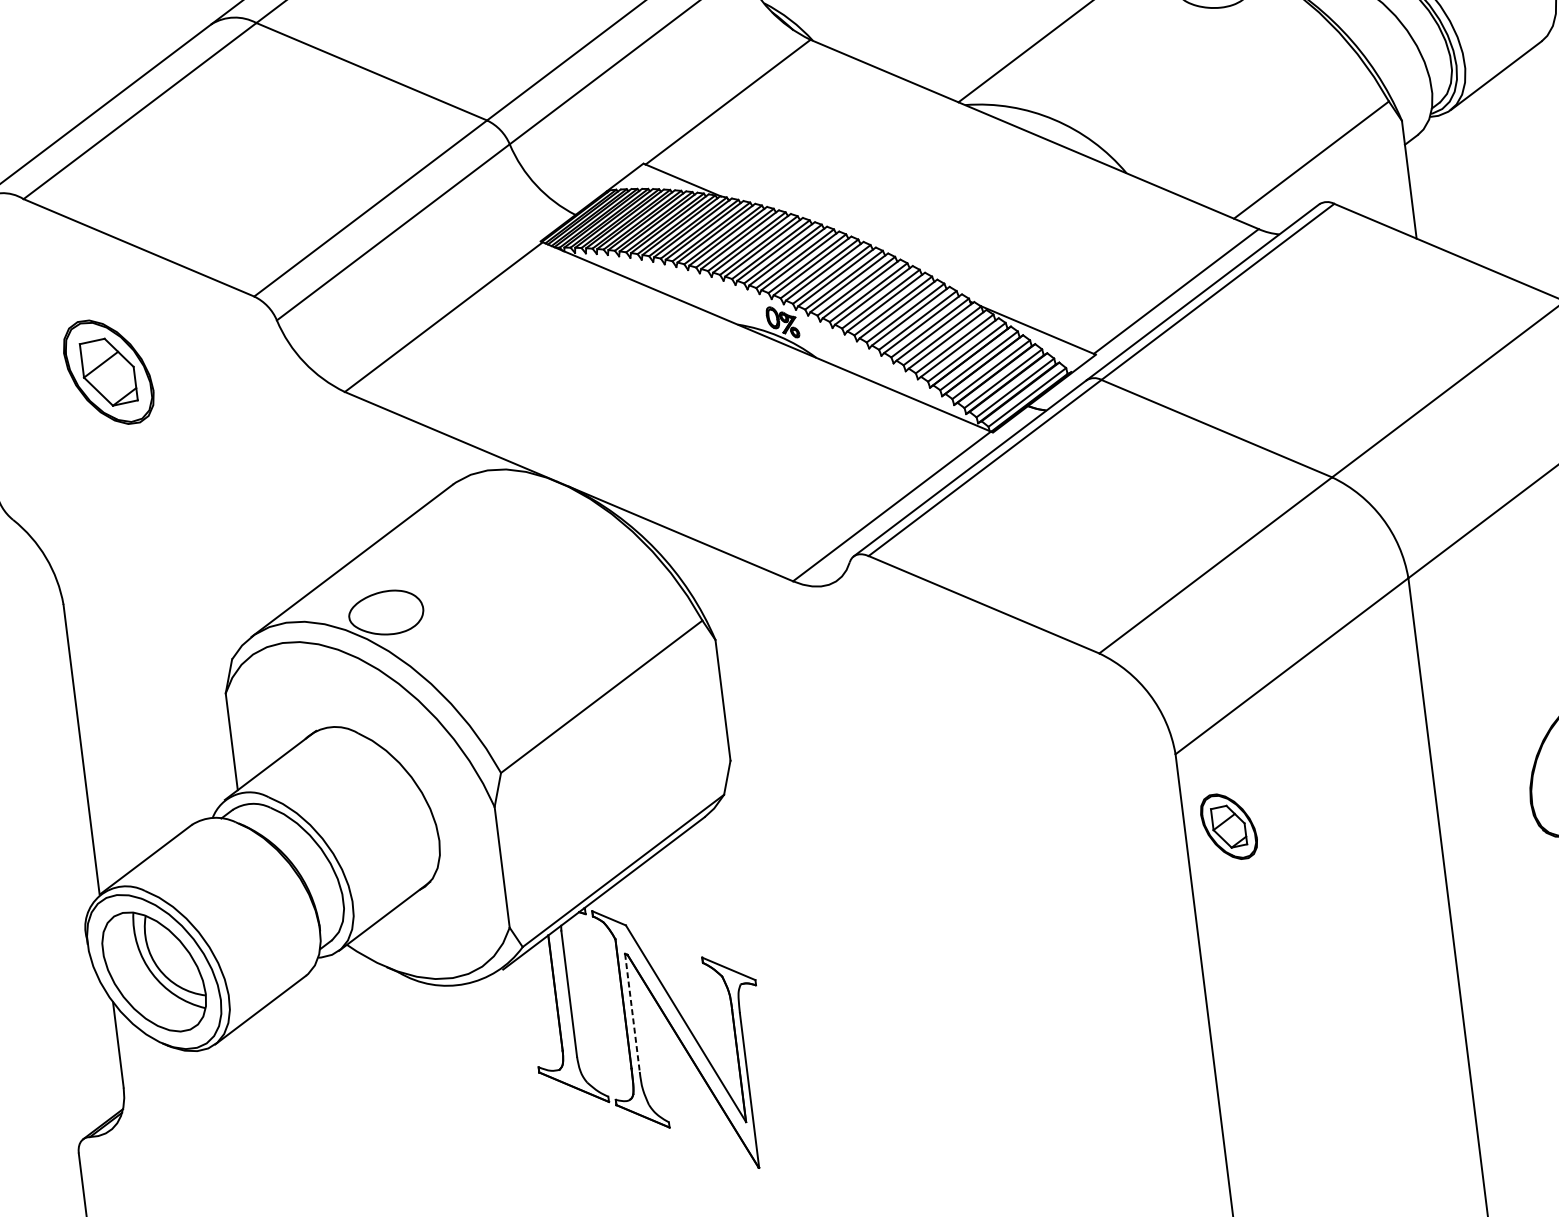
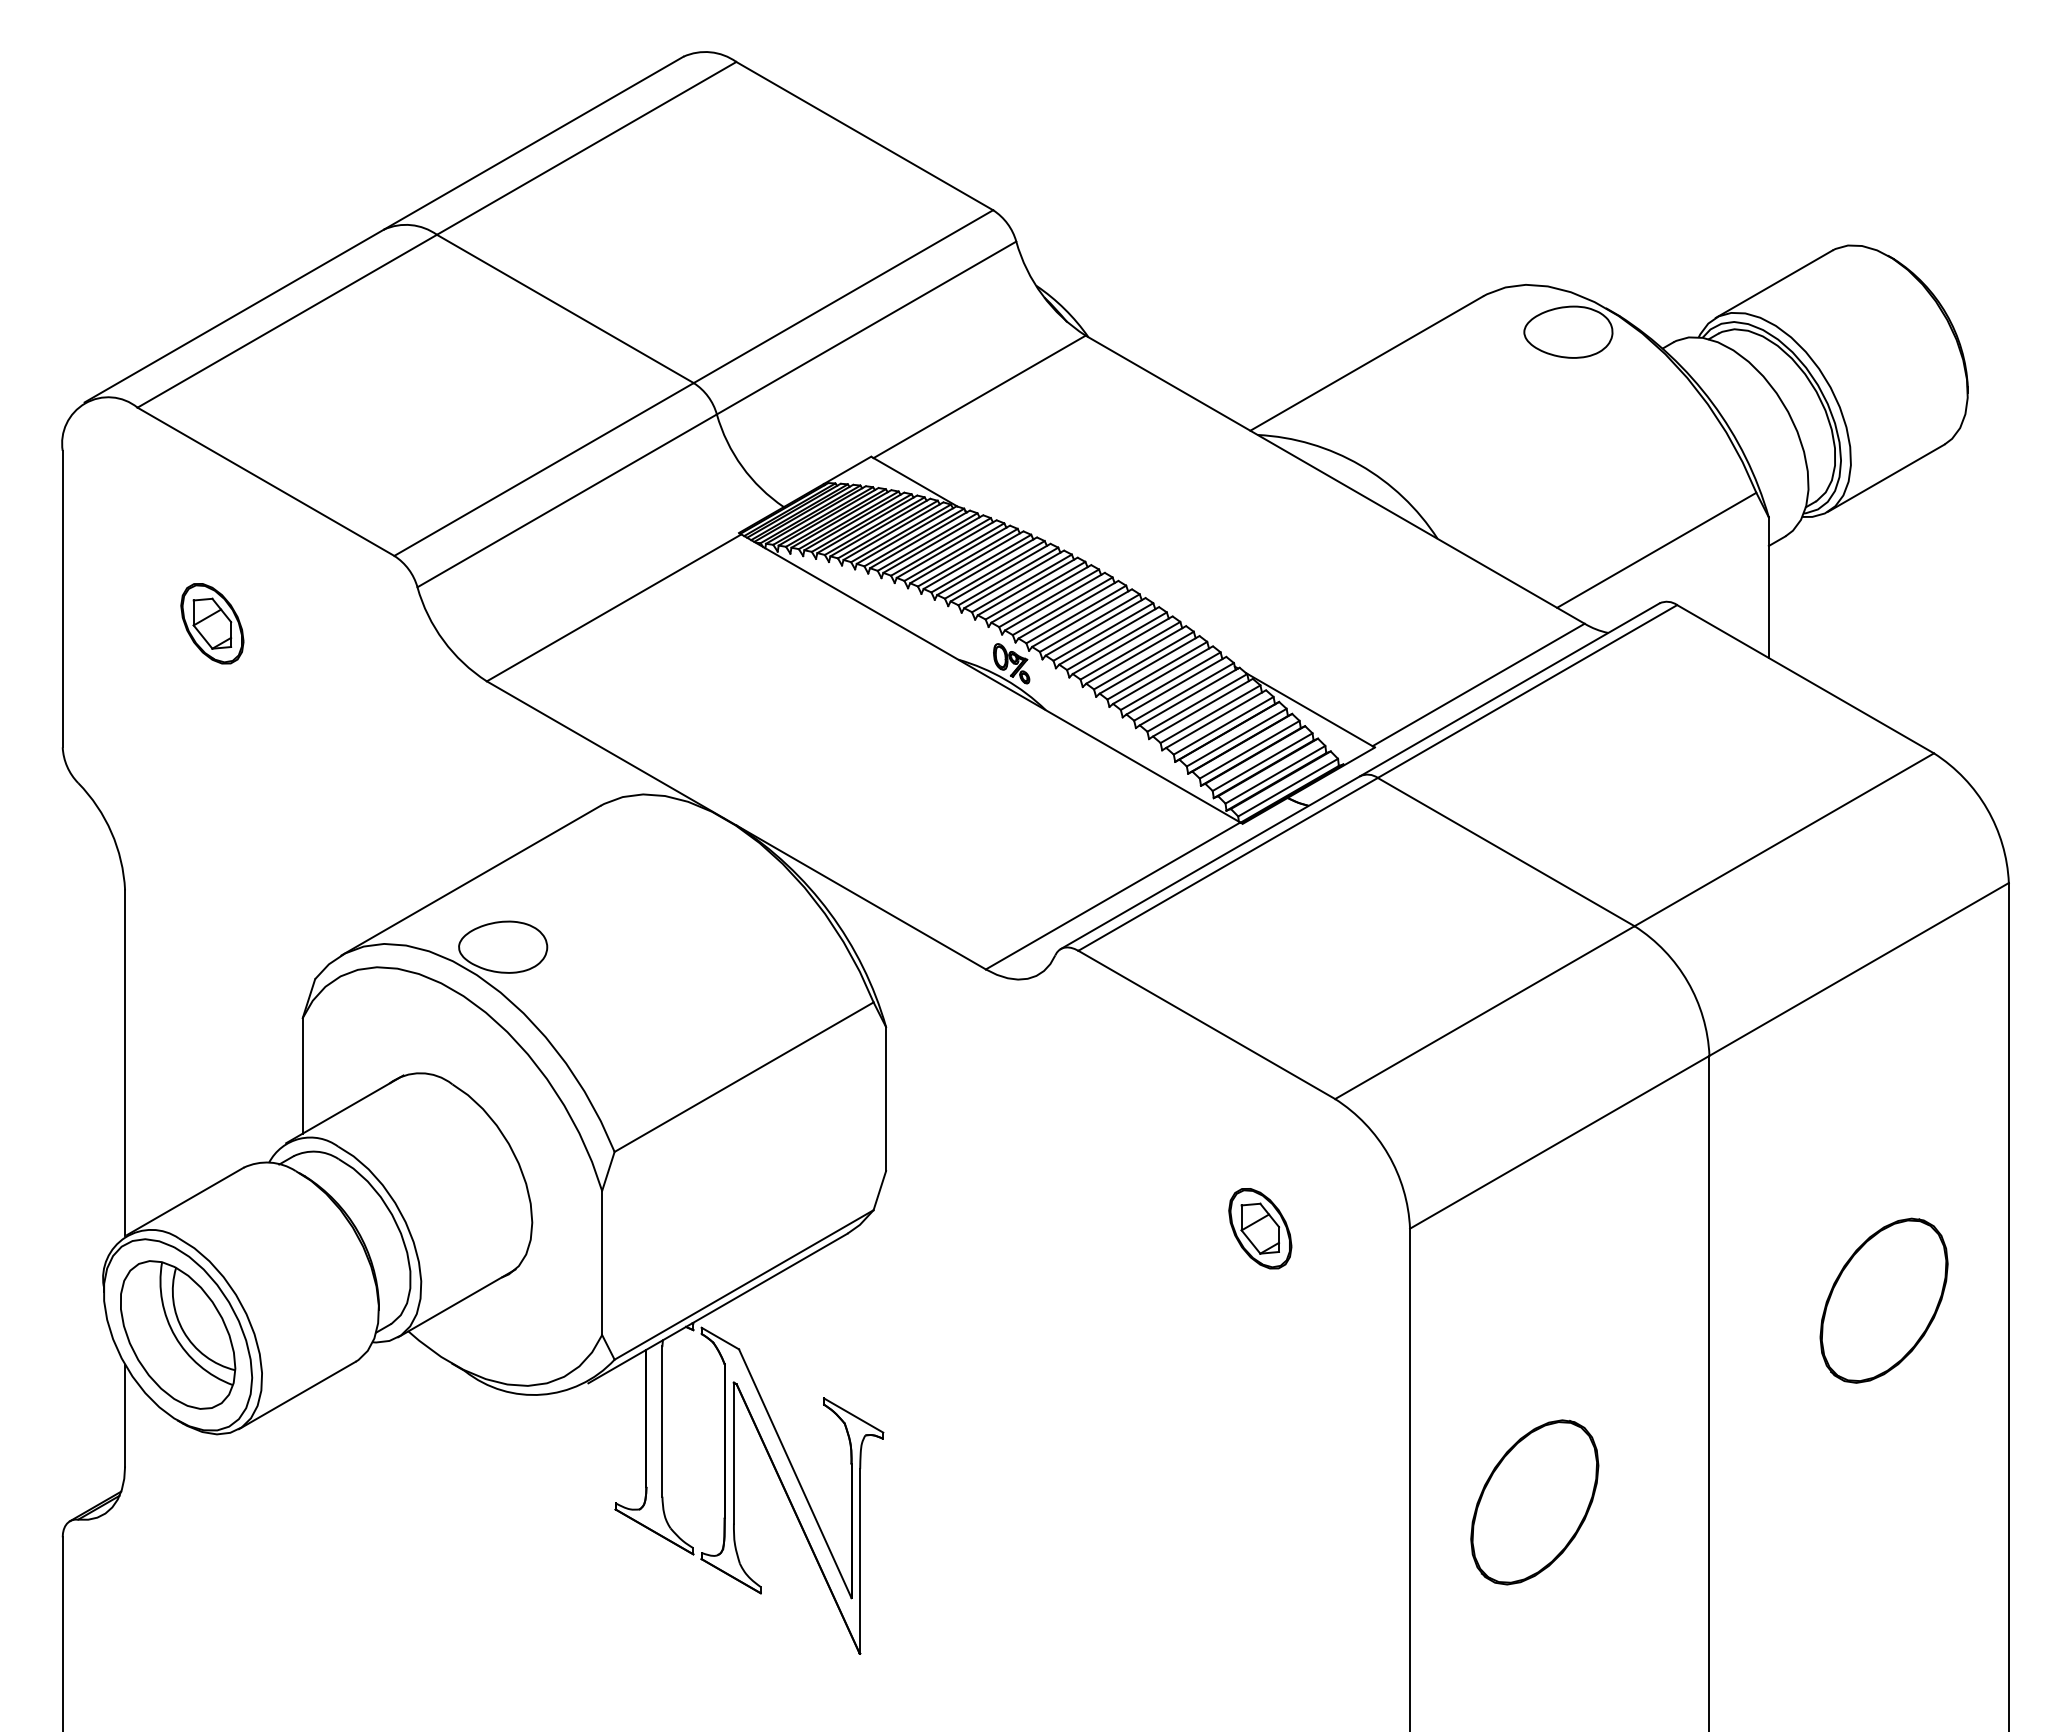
part: (108, 372) -> (212, 623), size x0.62
part: (1229, 826) -> (1260, 1228), moved
part: (1308, 970) -> (1534, 1502), added
line: (632, 1013) -> (733, 1453), dashed -> solid

